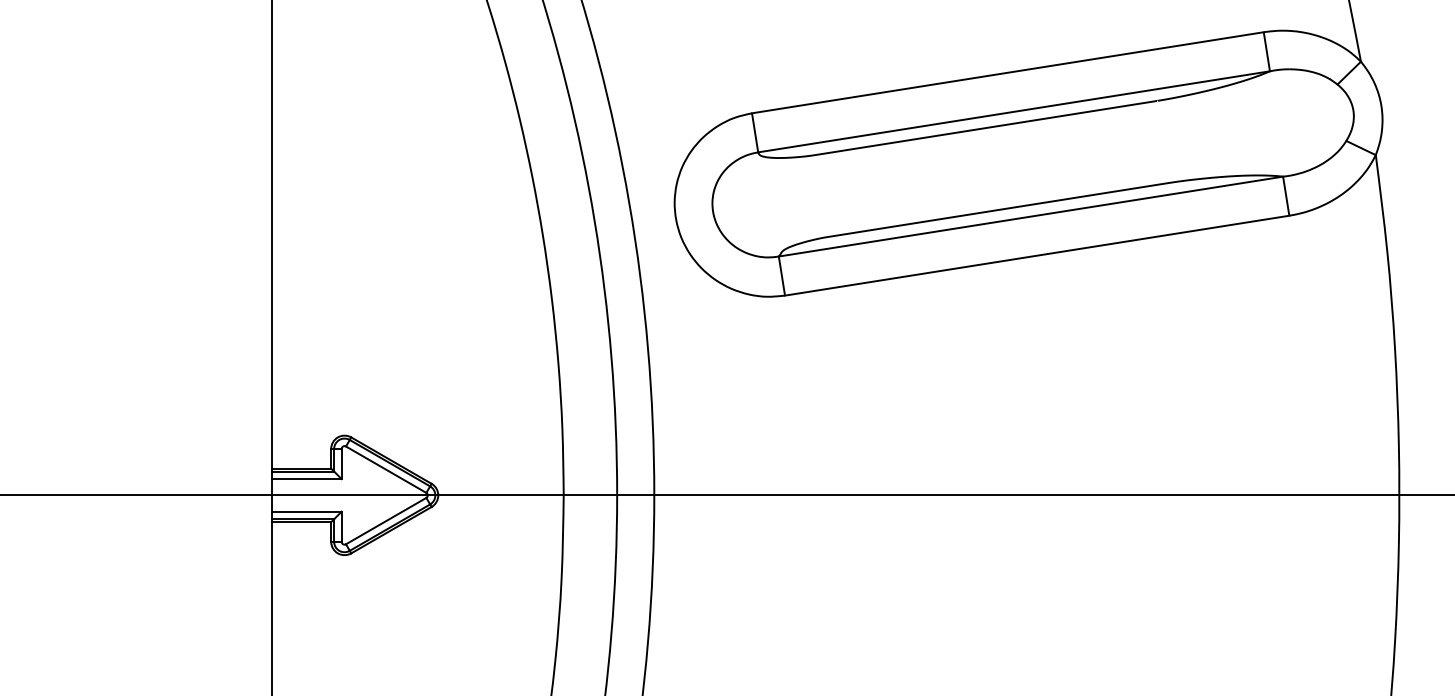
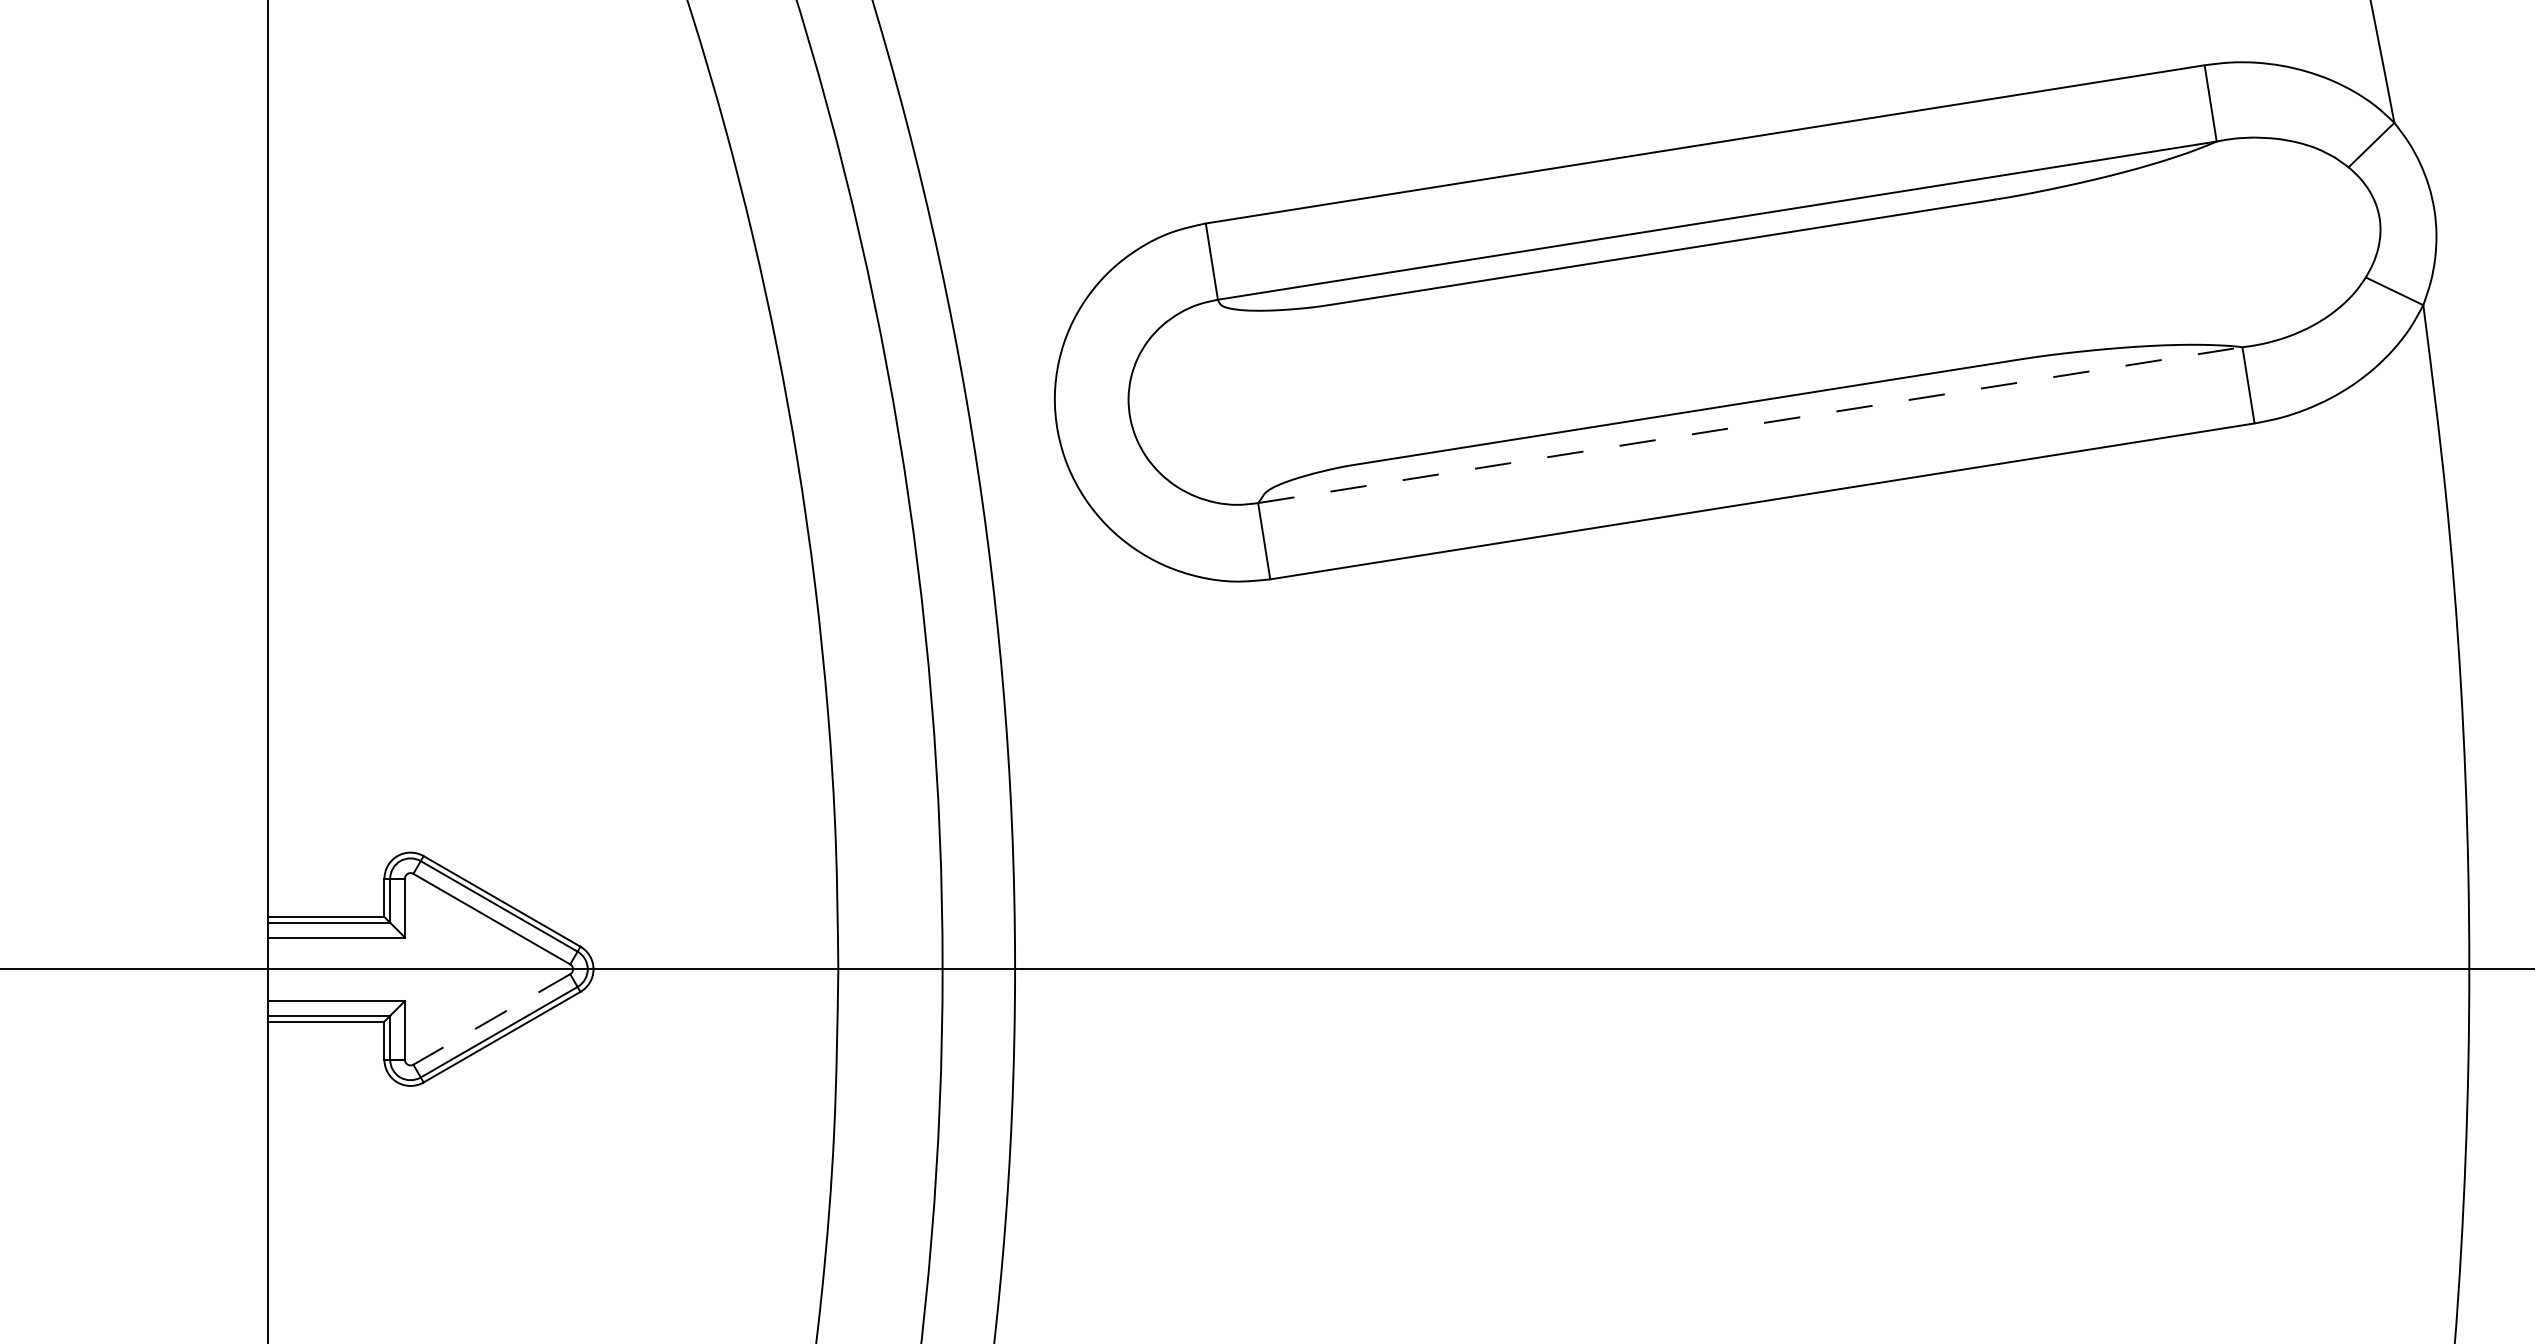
line: (1031, 216) -> (1751, 424), solid -> dashed
line: (385, 521) -> (490, 1020), solid -> dashed

